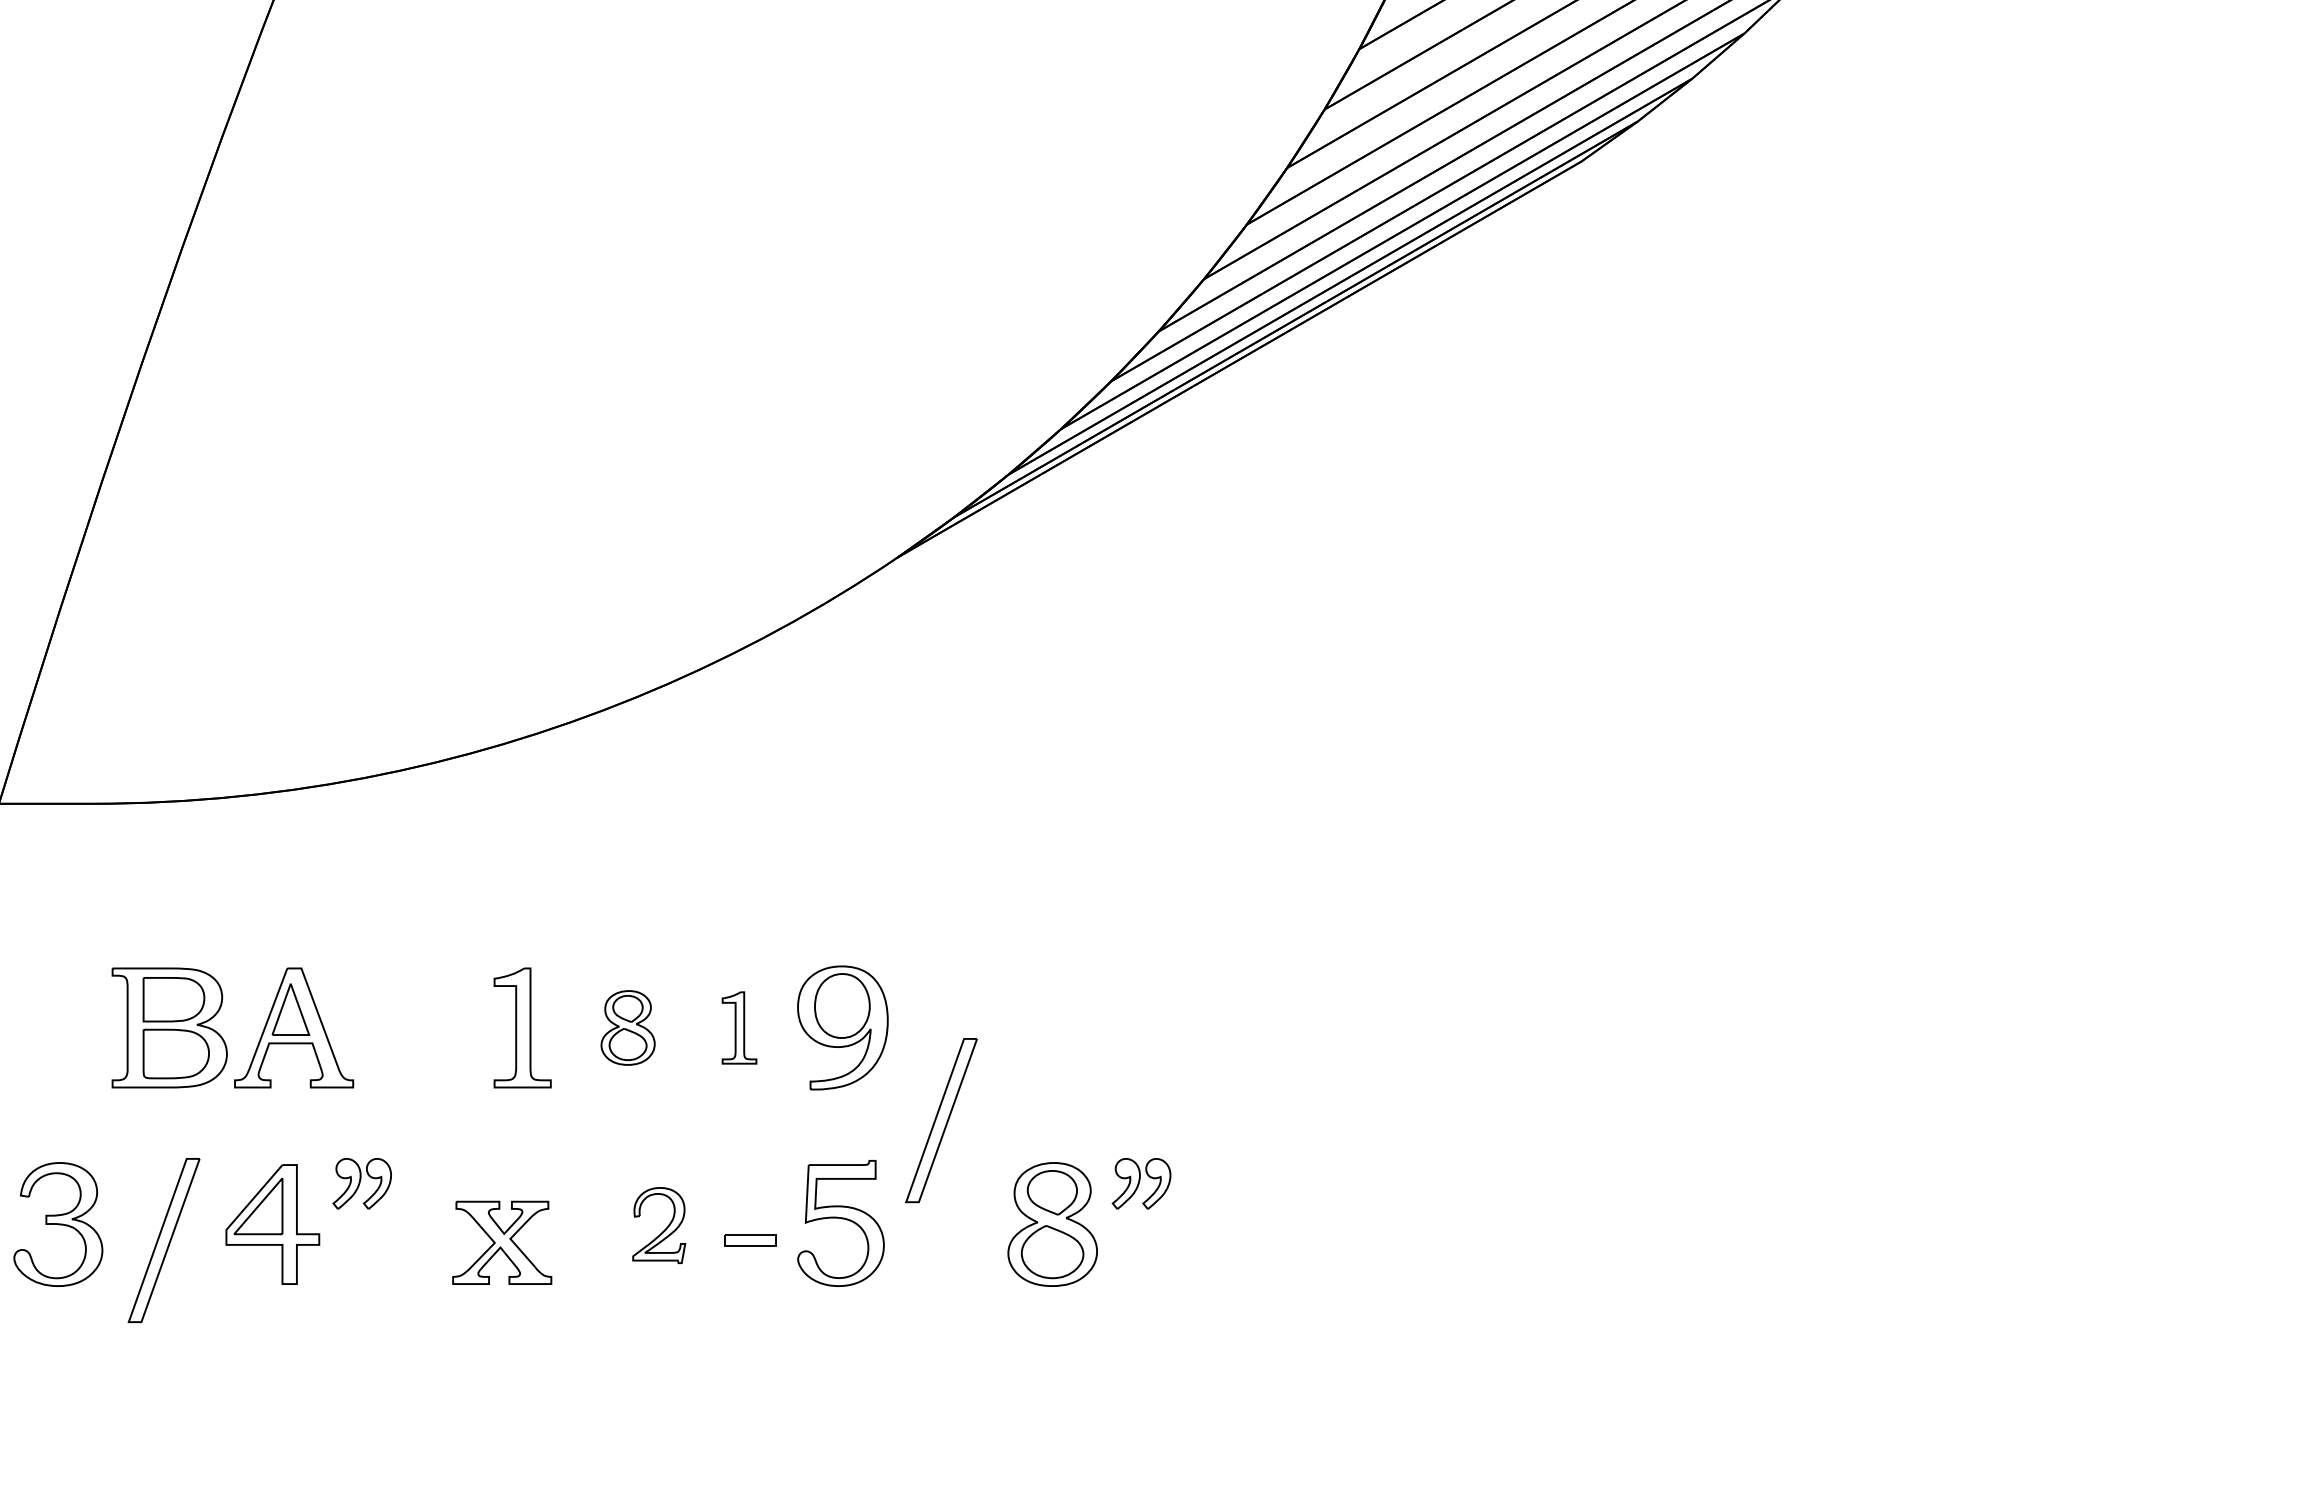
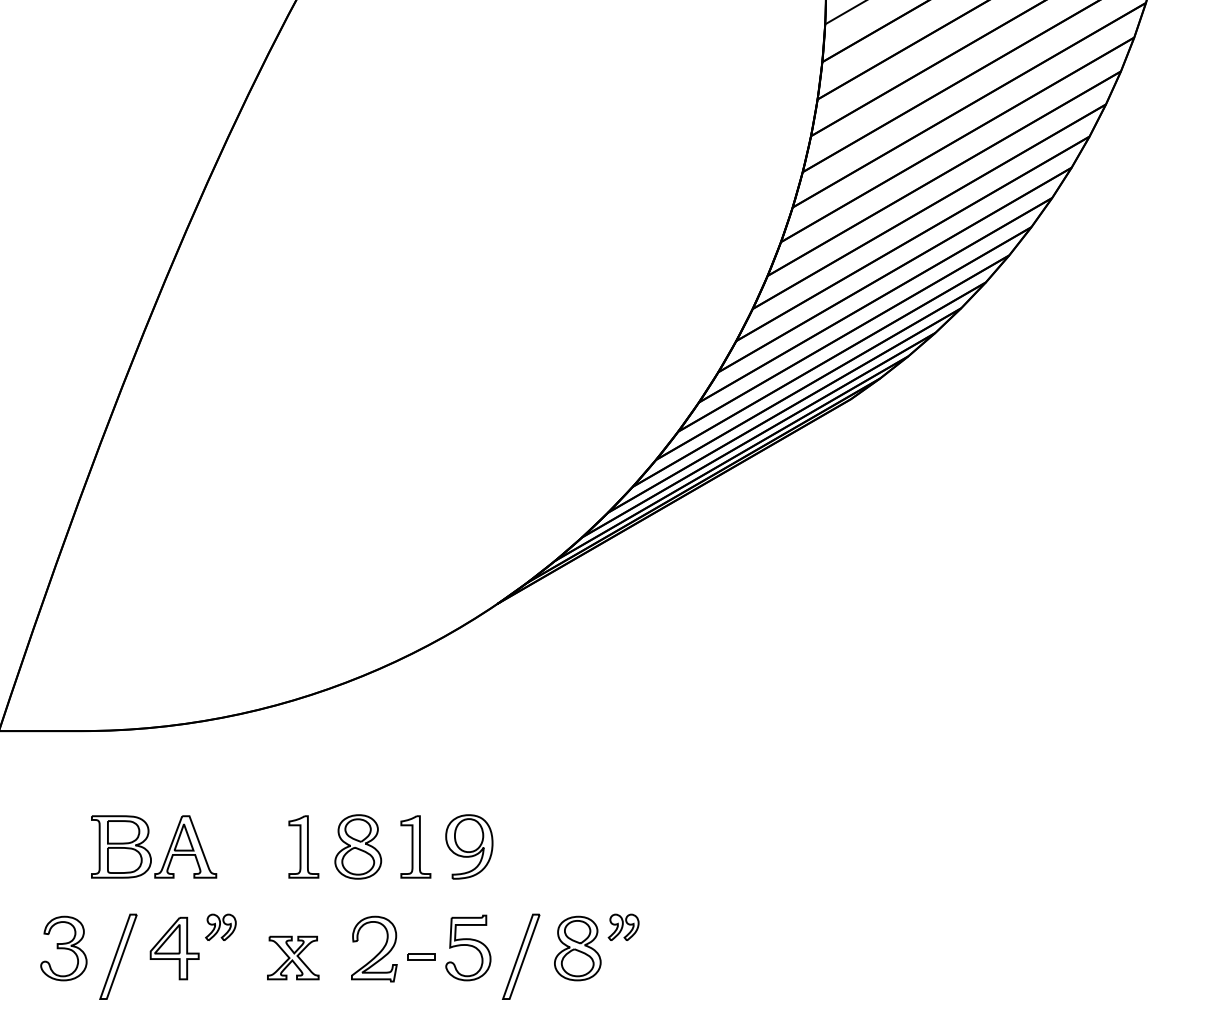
part: (628, 1027) -> (358, 846), size x1.67
part: (738, 1027) -> (415, 846), size x1.67
part: (941, 1119) -> (521, 956), moved
part: (659, 1224) -> (374, 948), size x1.67

